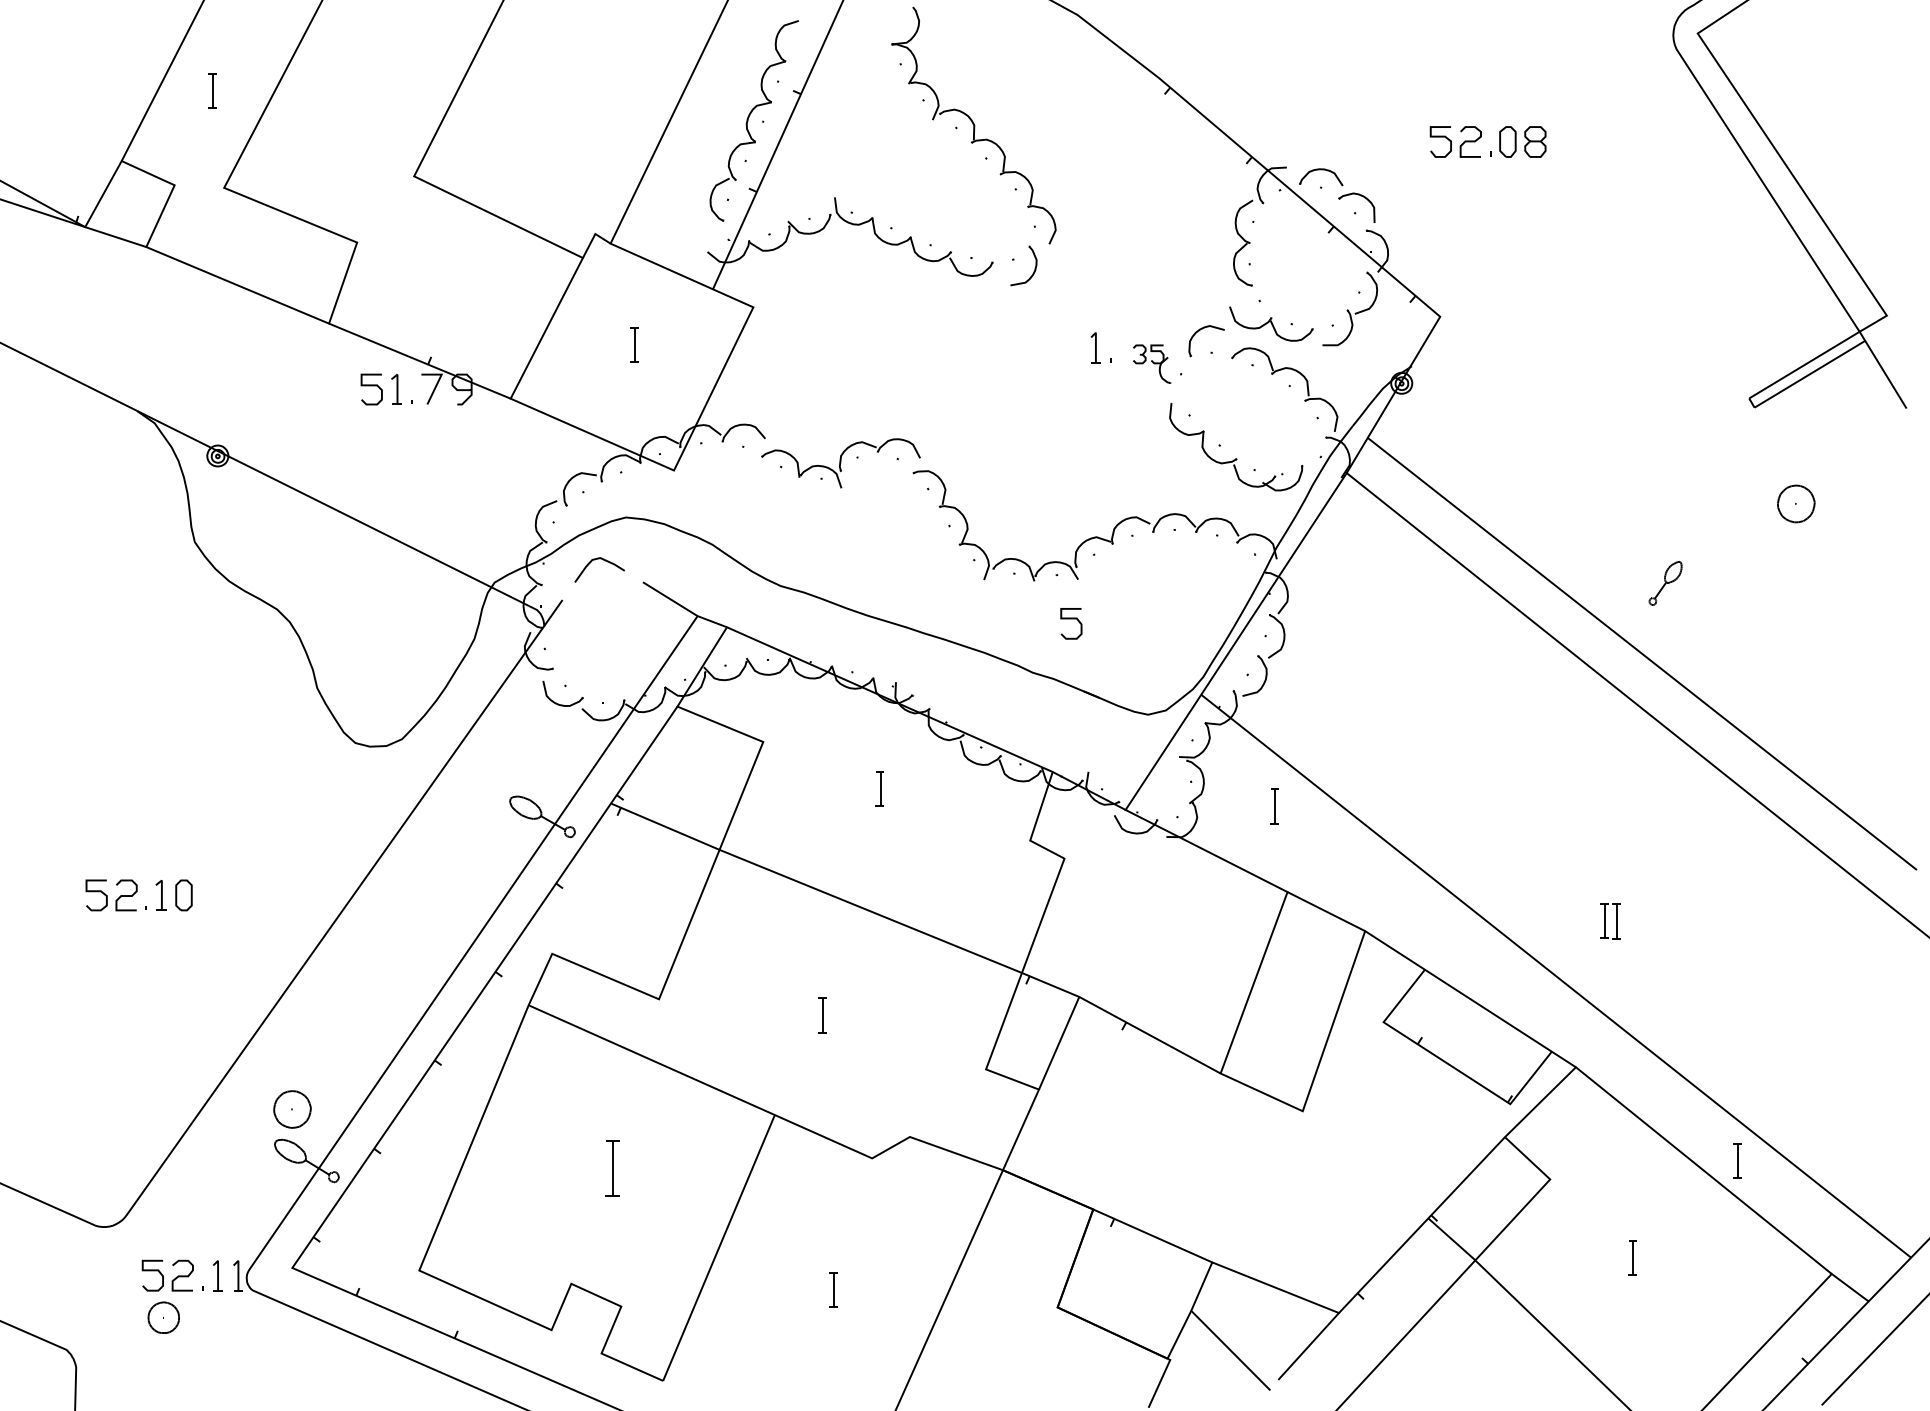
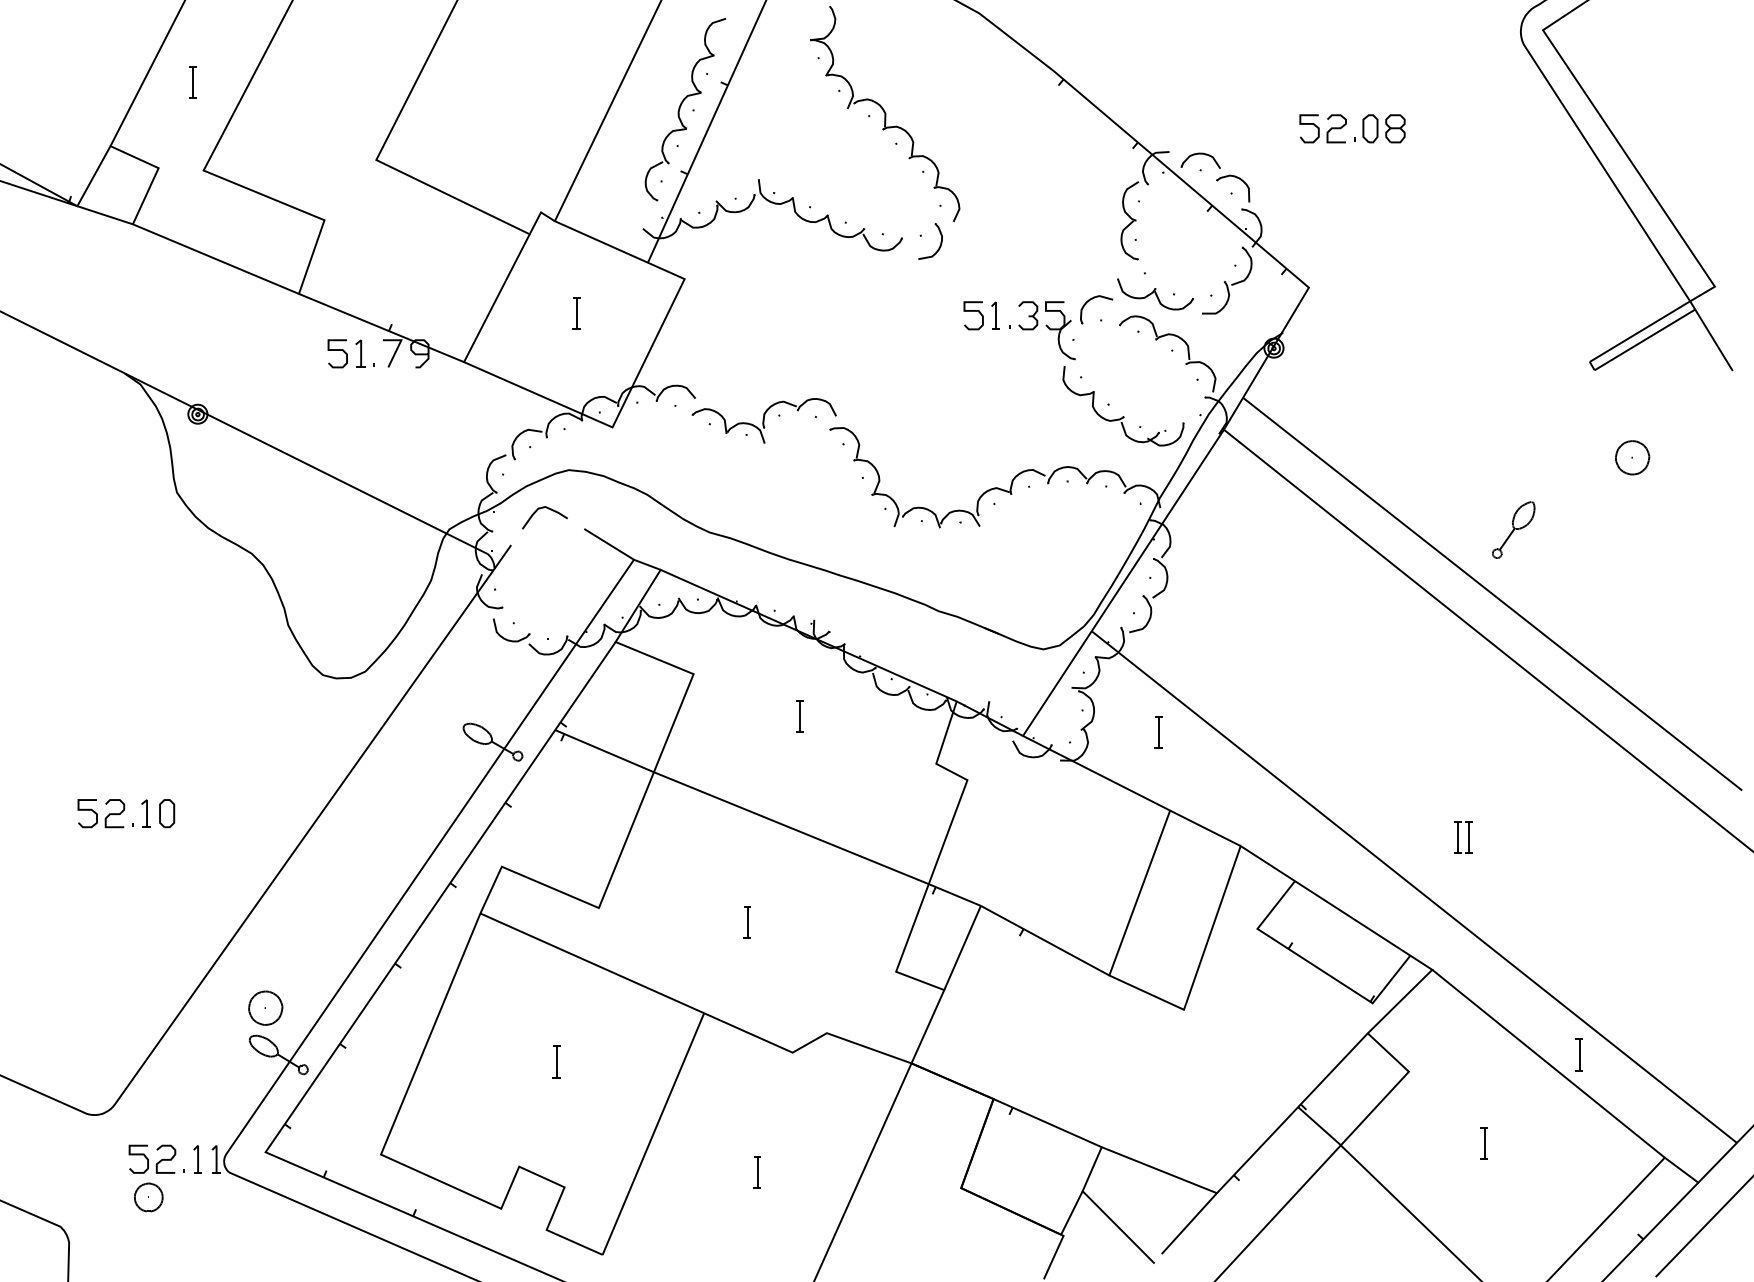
part: (1151, 363) -> (1046, 330), size x1.67
part: (1665, 582) -> (1513, 529), size x1.43
curve: (1071, 619) -> (973, 311), moved
part: (612, 1168) -> (556, 1061), size x0.62

